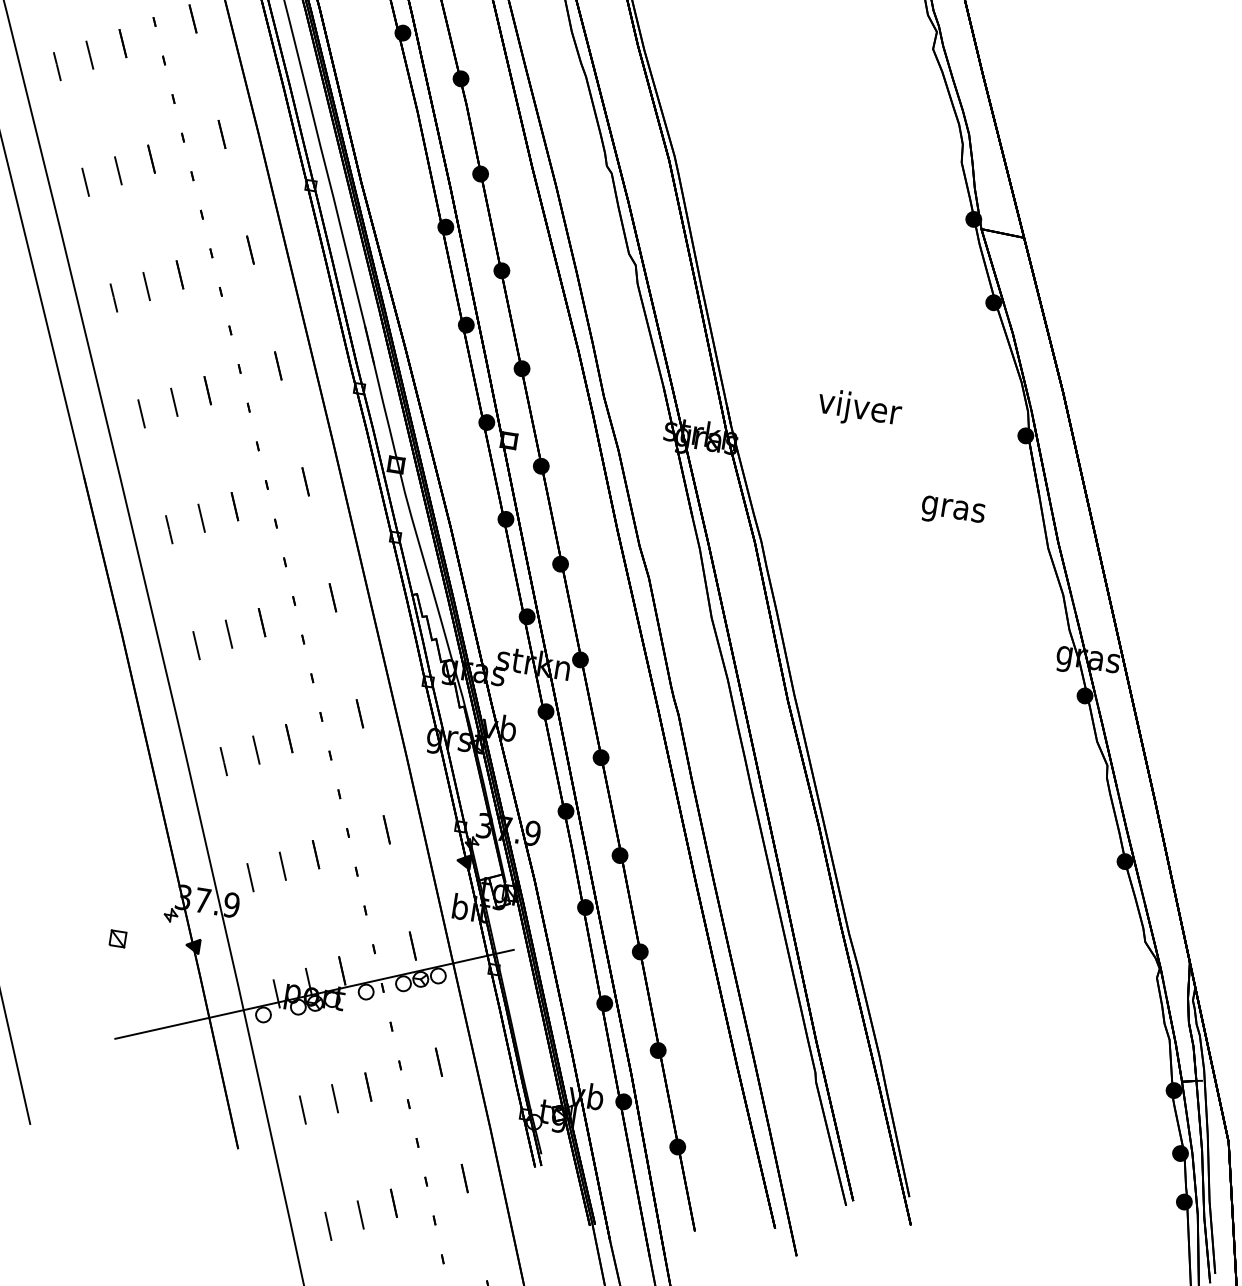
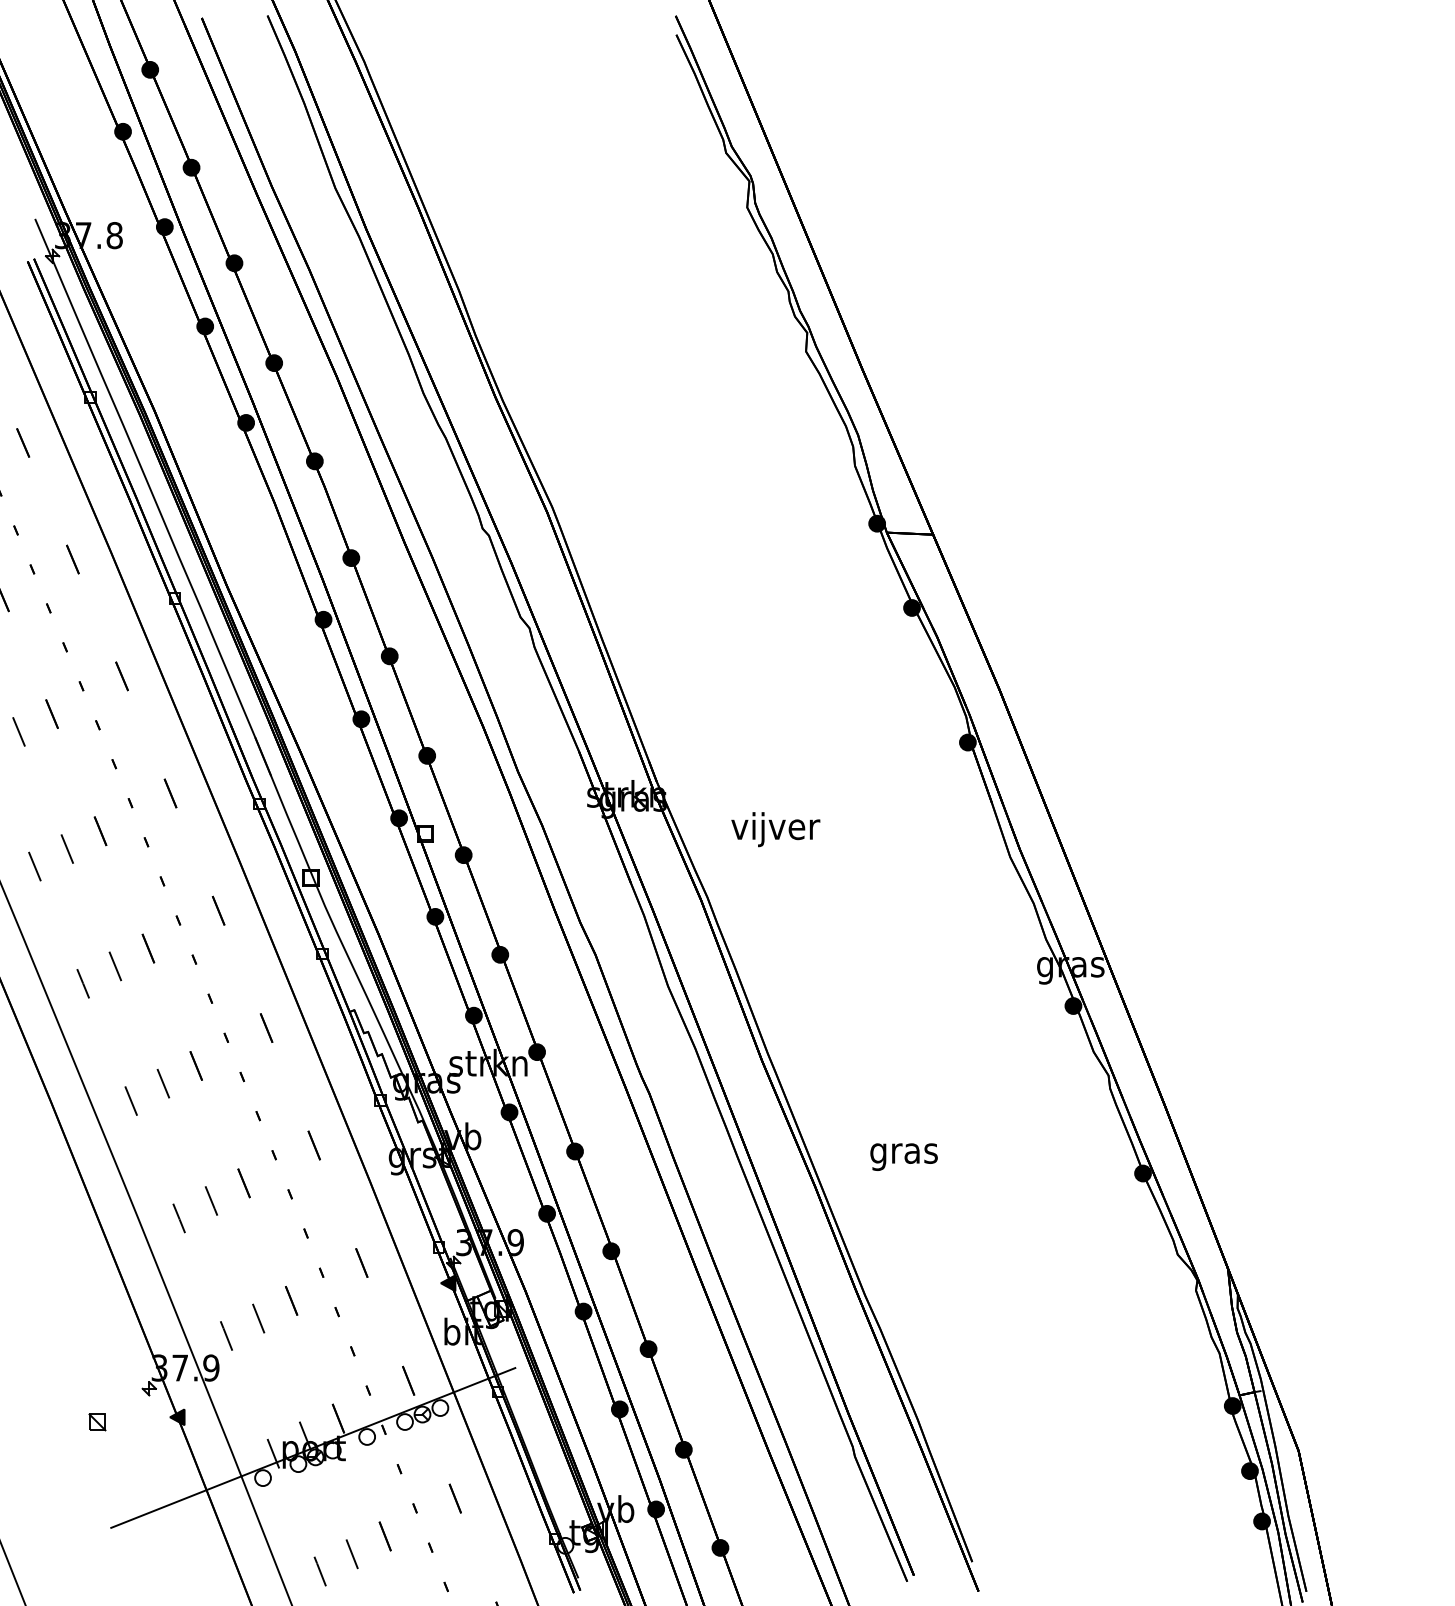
text: (859, 409) -> (775, 829), moved
text: (952, 511) -> (903, 1156), moved

